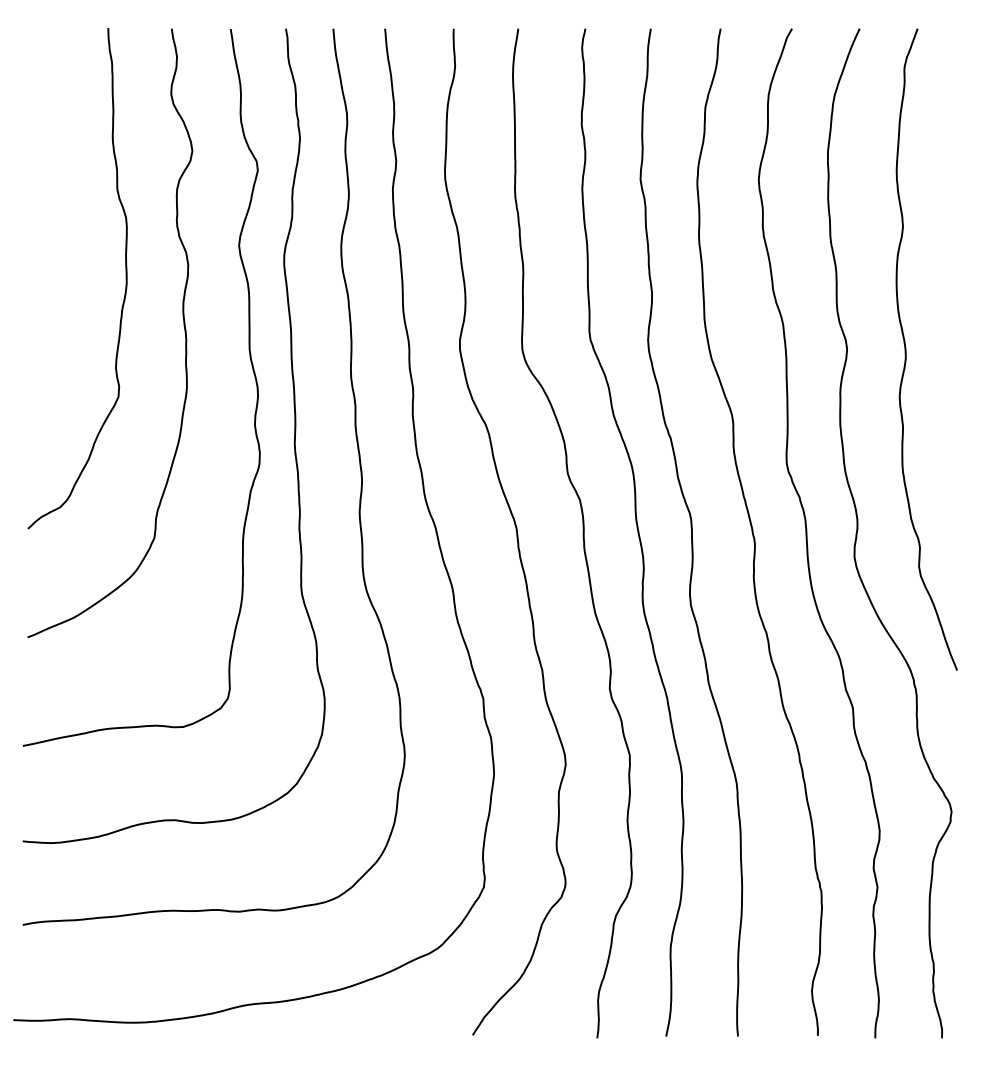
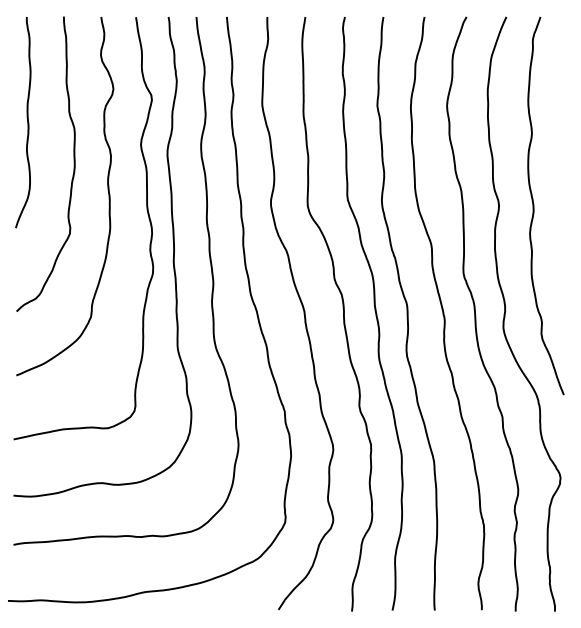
curve: (46, 207) -> (27, 122), added

